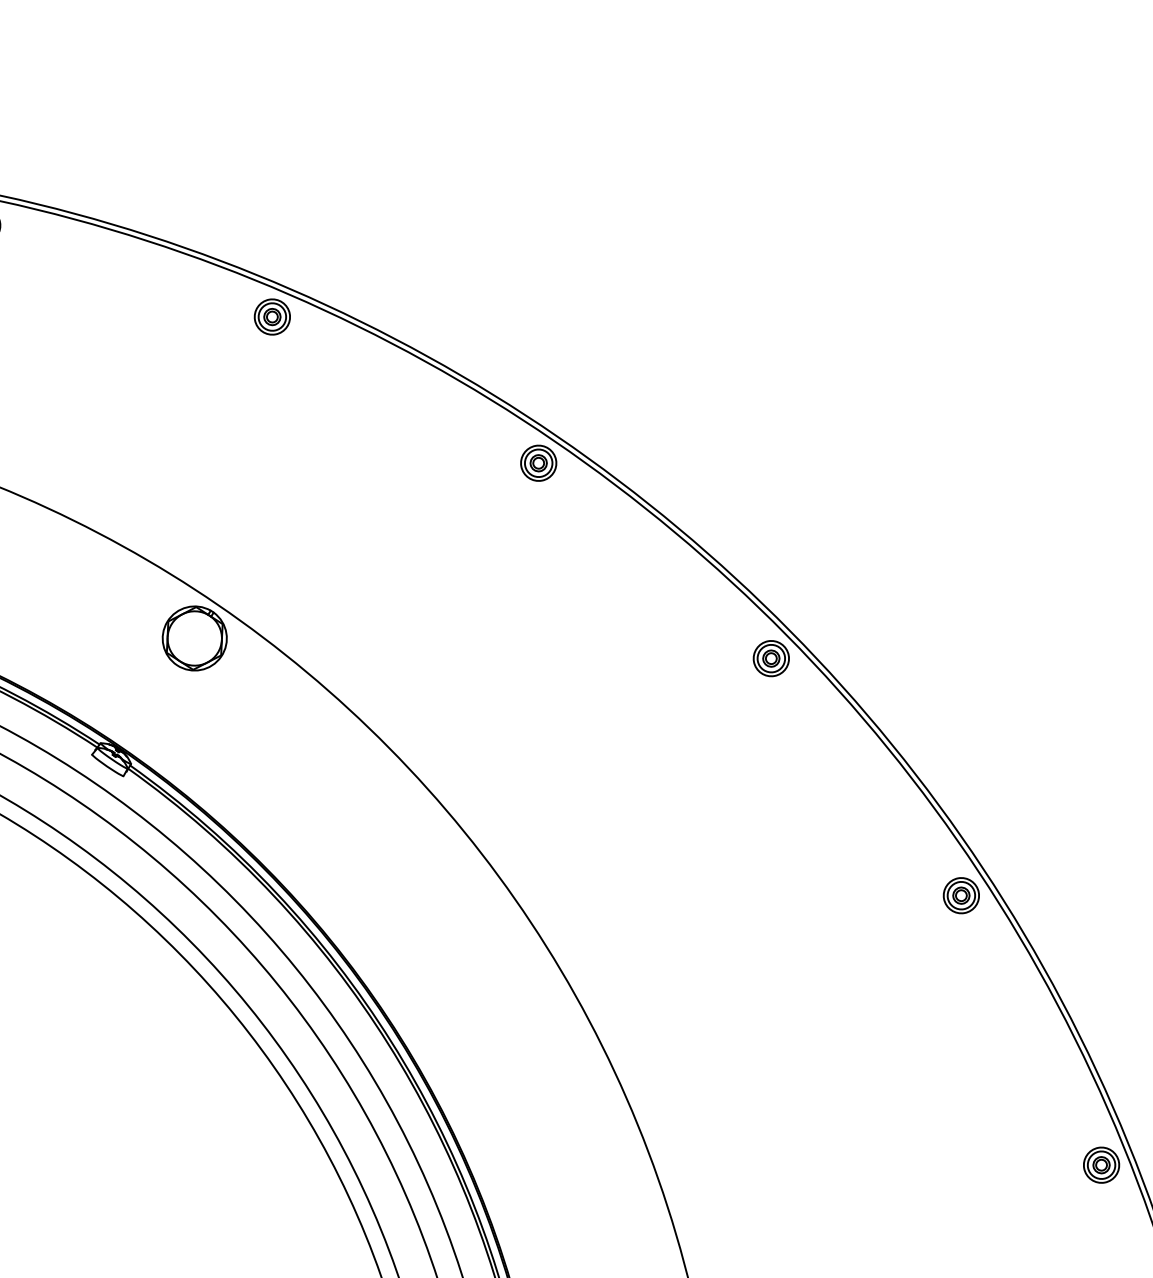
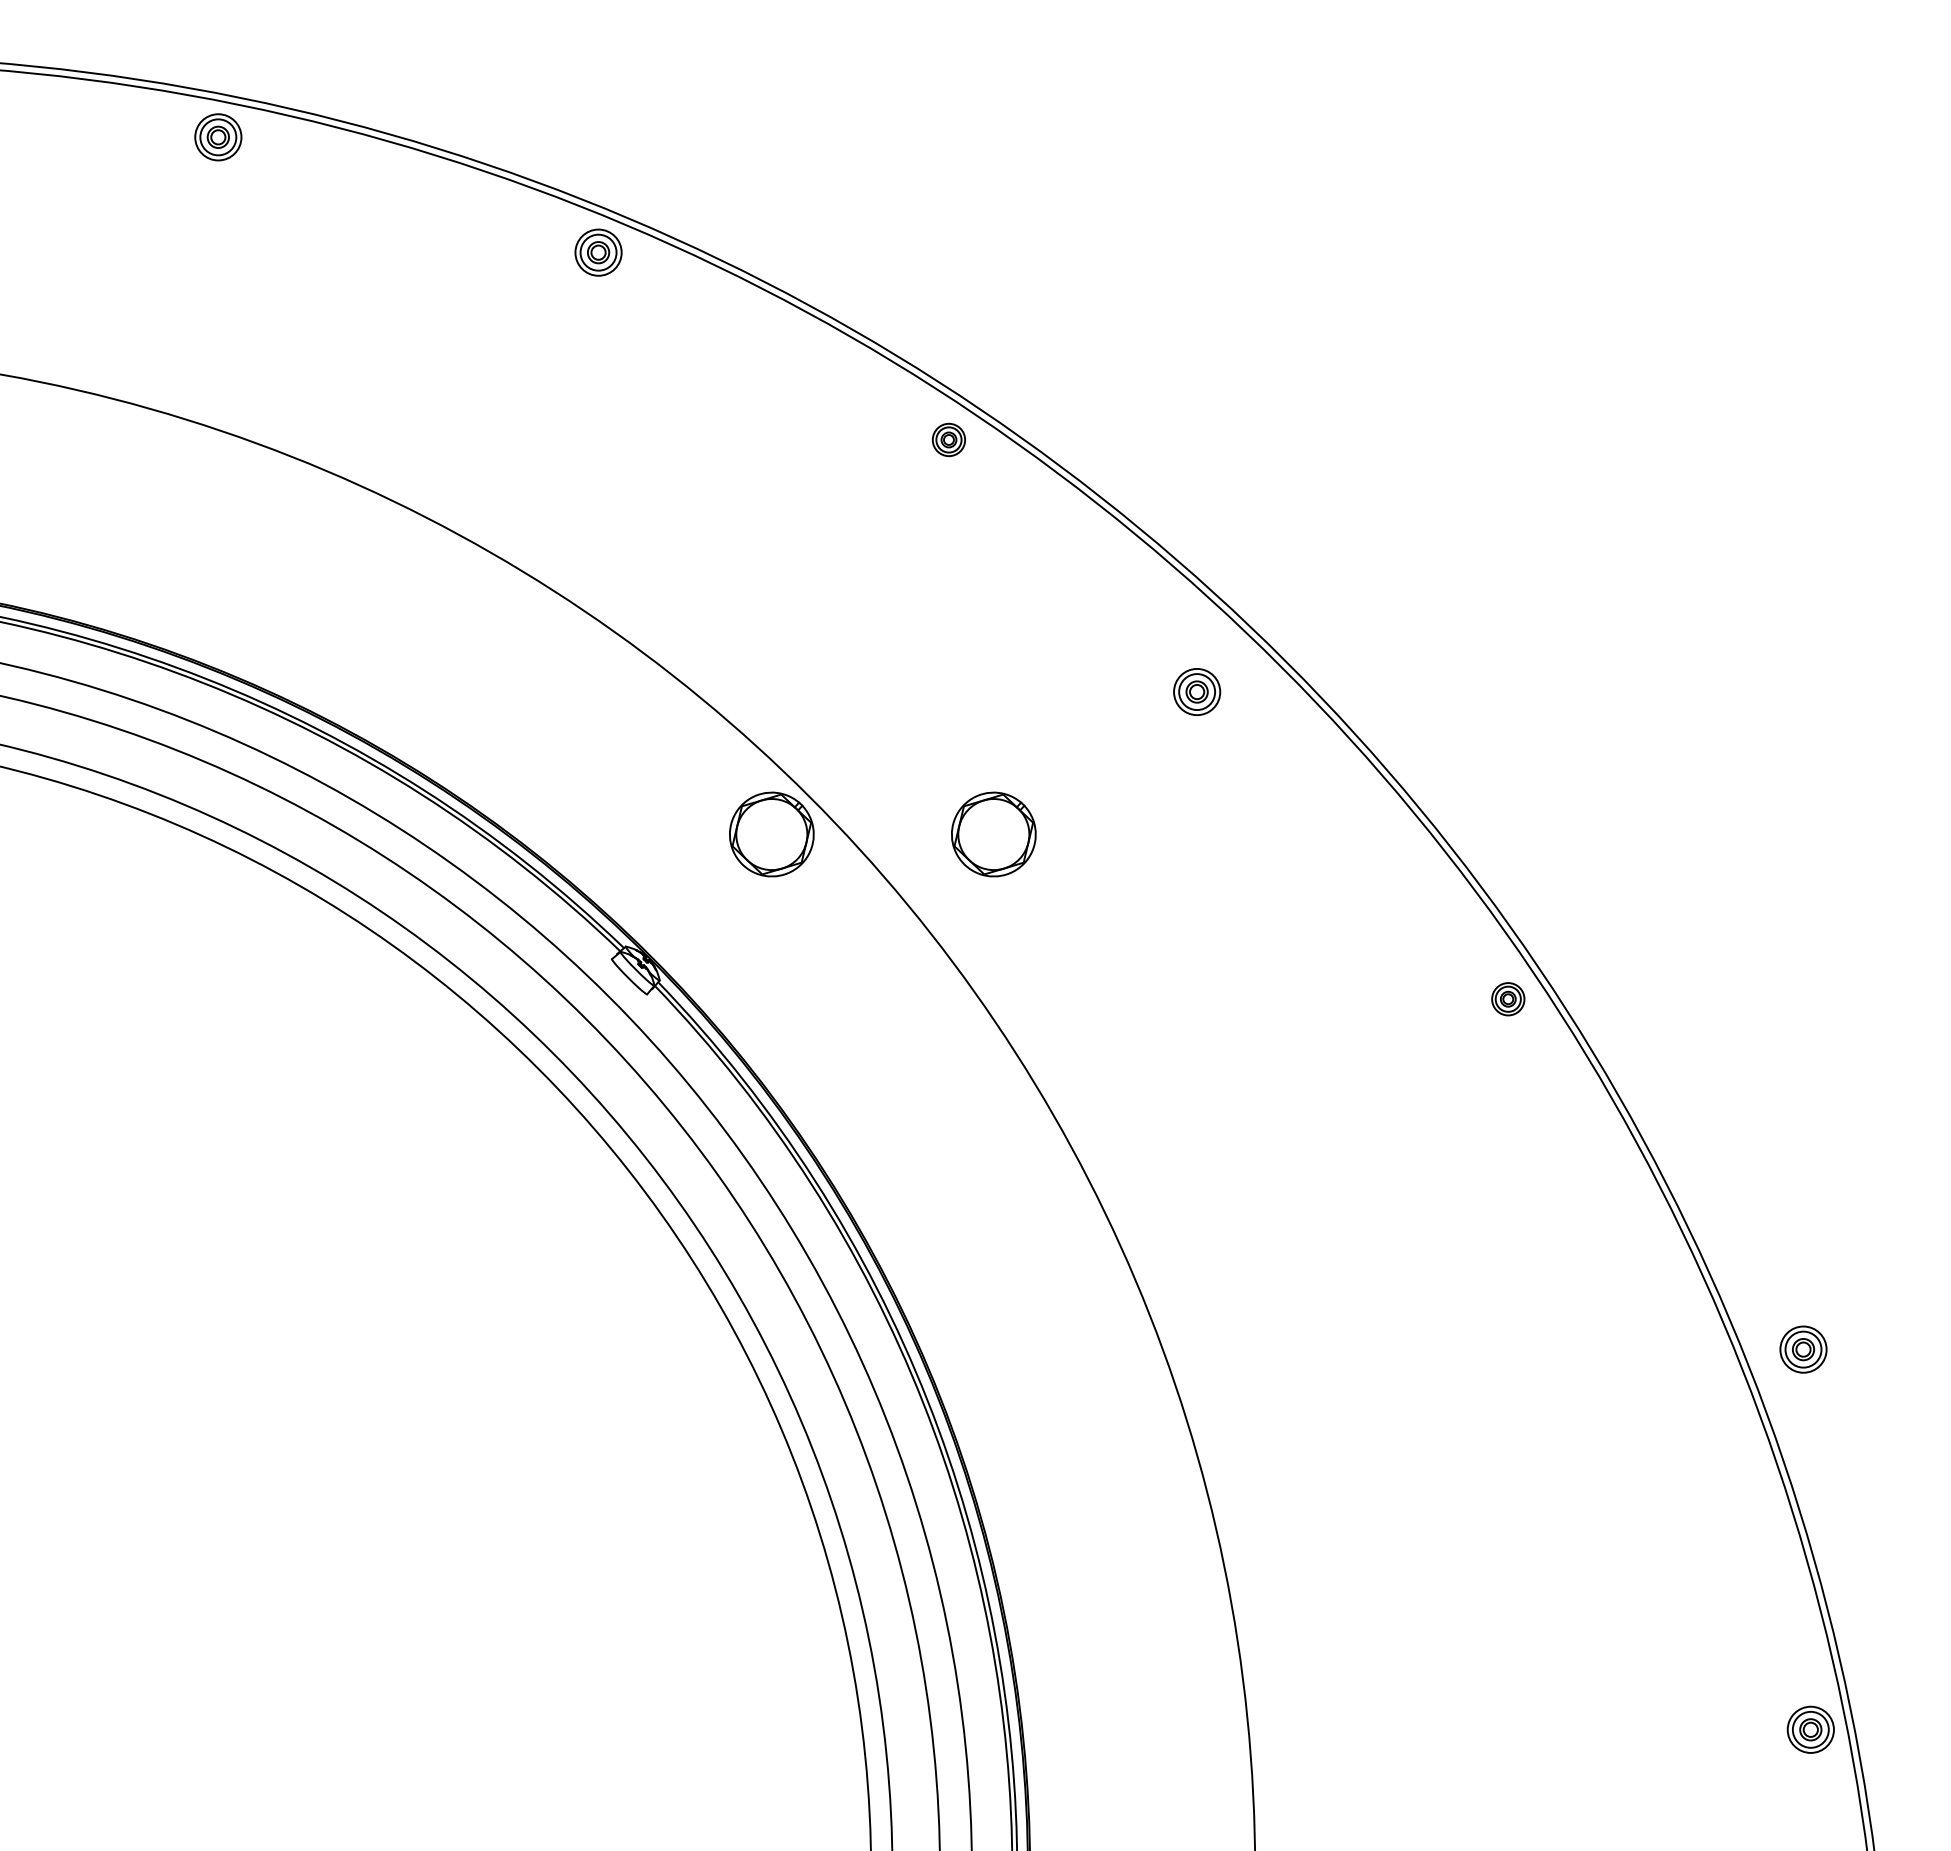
part: (271, 316) -> (948, 439), size x0.7
part: (538, 462) -> (1197, 691), moved
part: (361, 607) -> (993, 834), added
part: (771, 658) -> (1508, 999), size x0.7
part: (961, 895) -> (1803, 1349), moved

